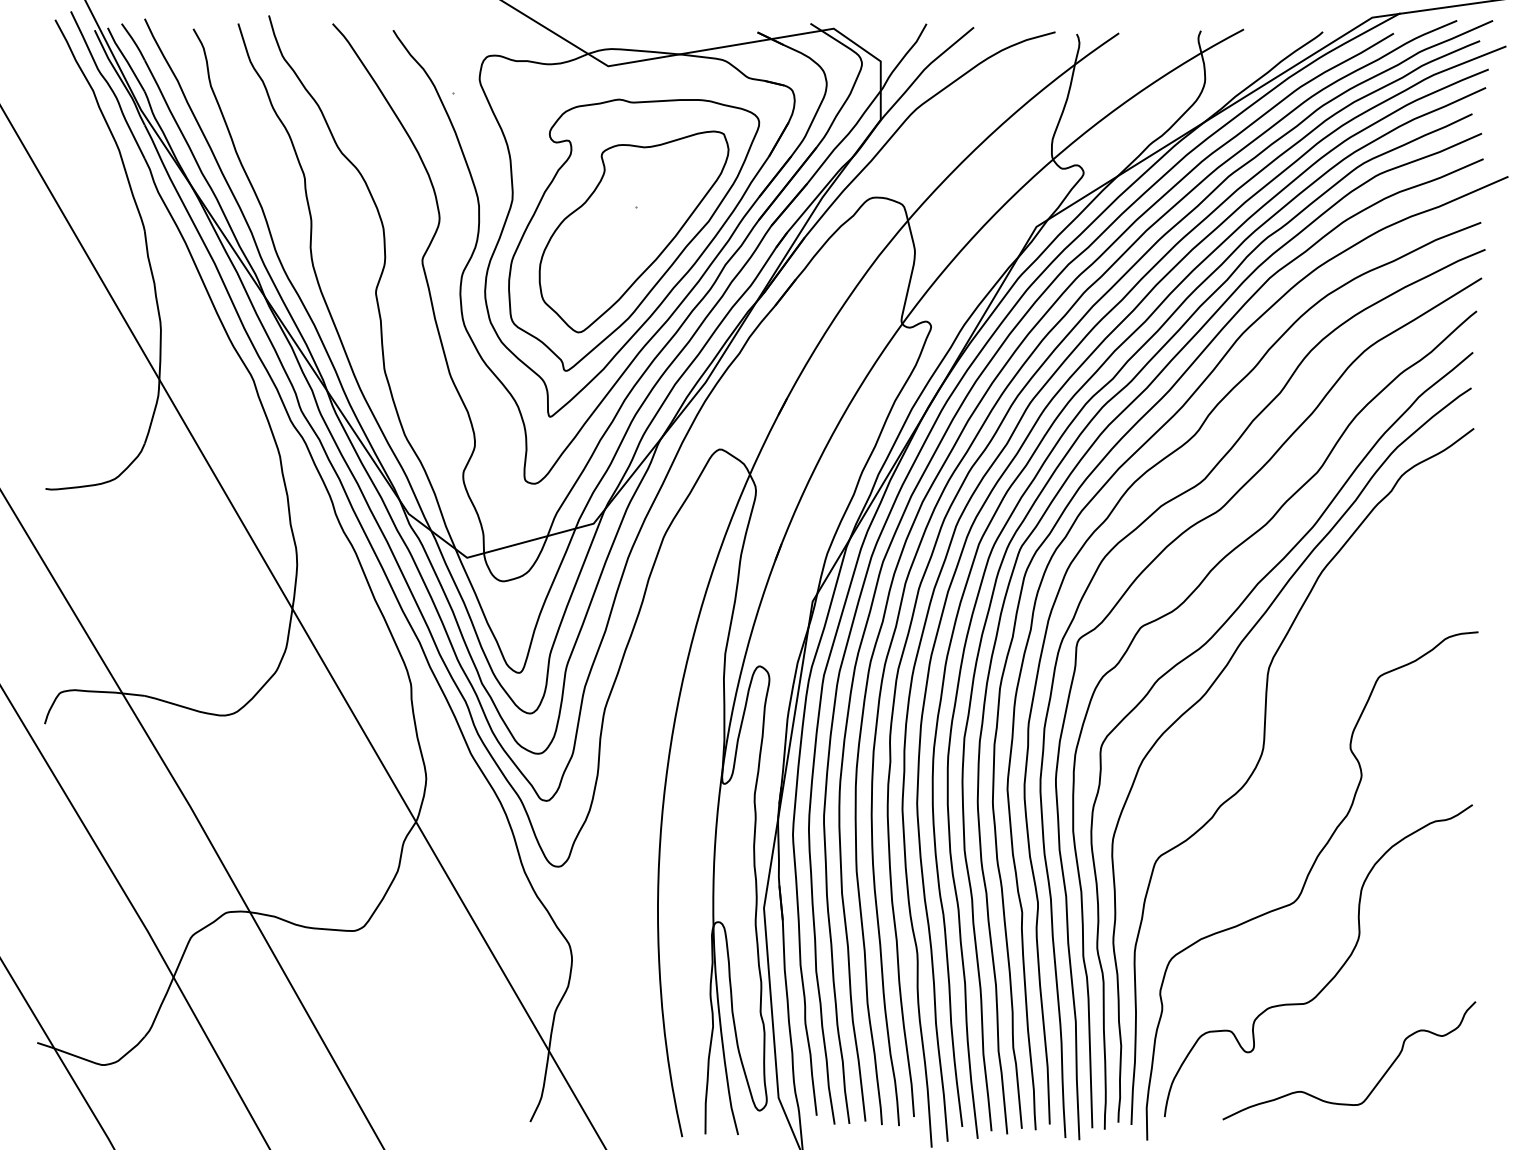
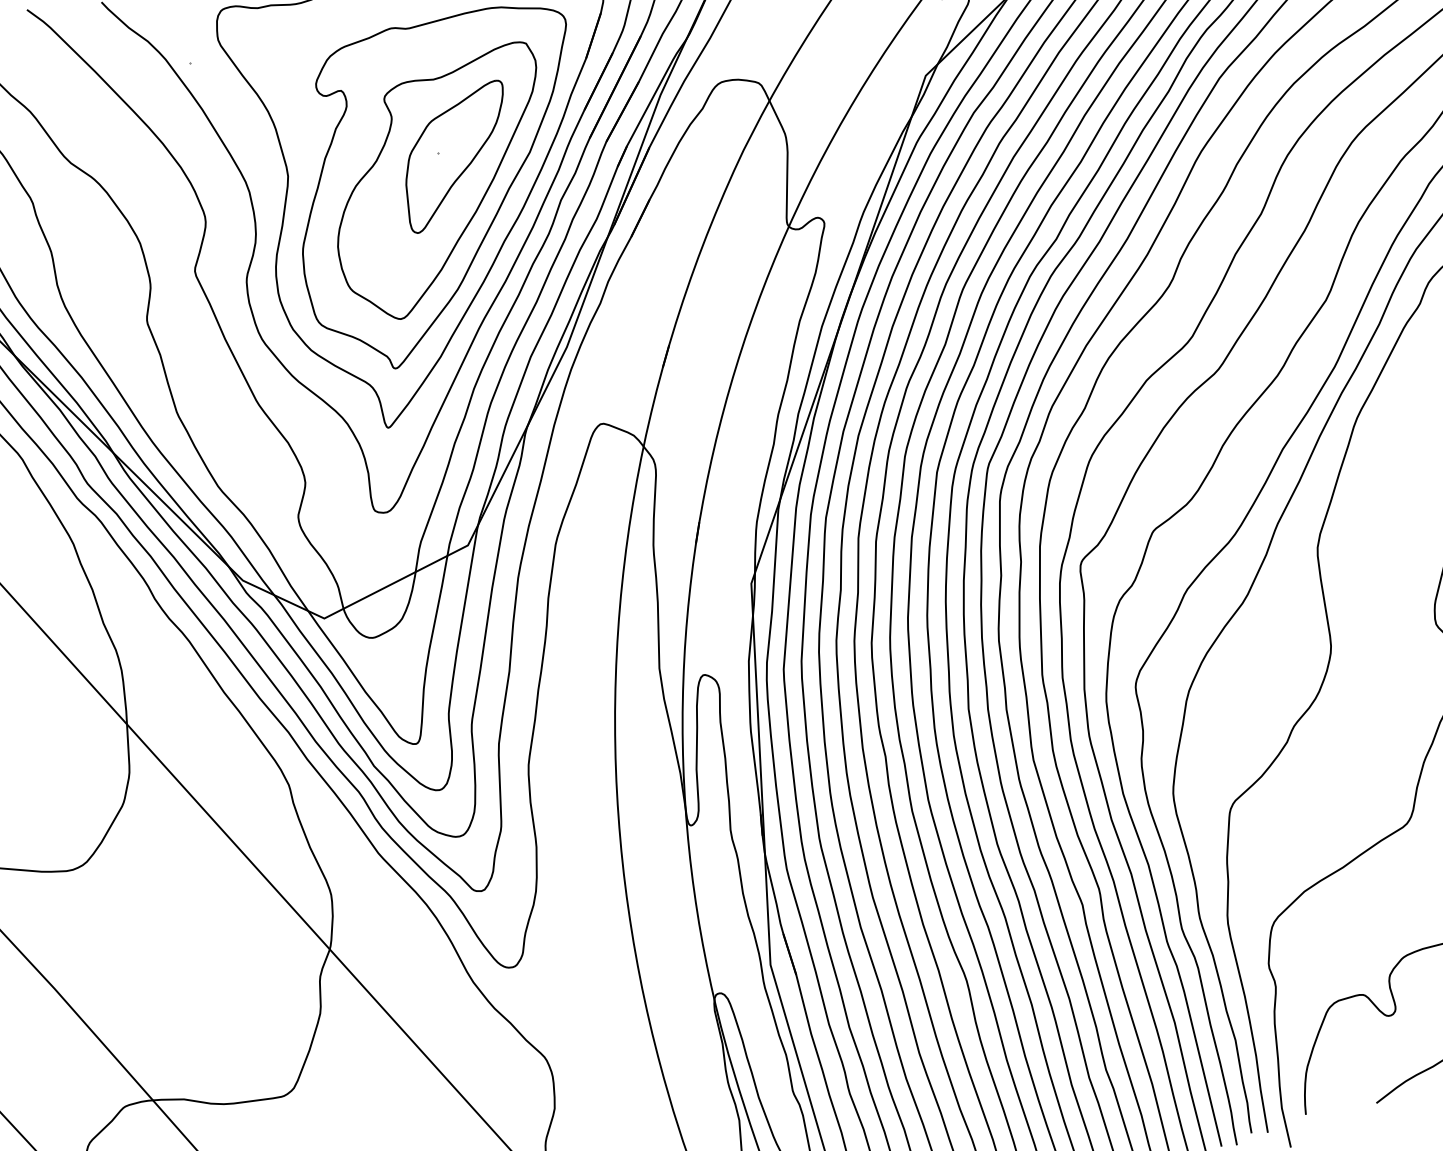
part: (649, 212) -> (456, 156), added

